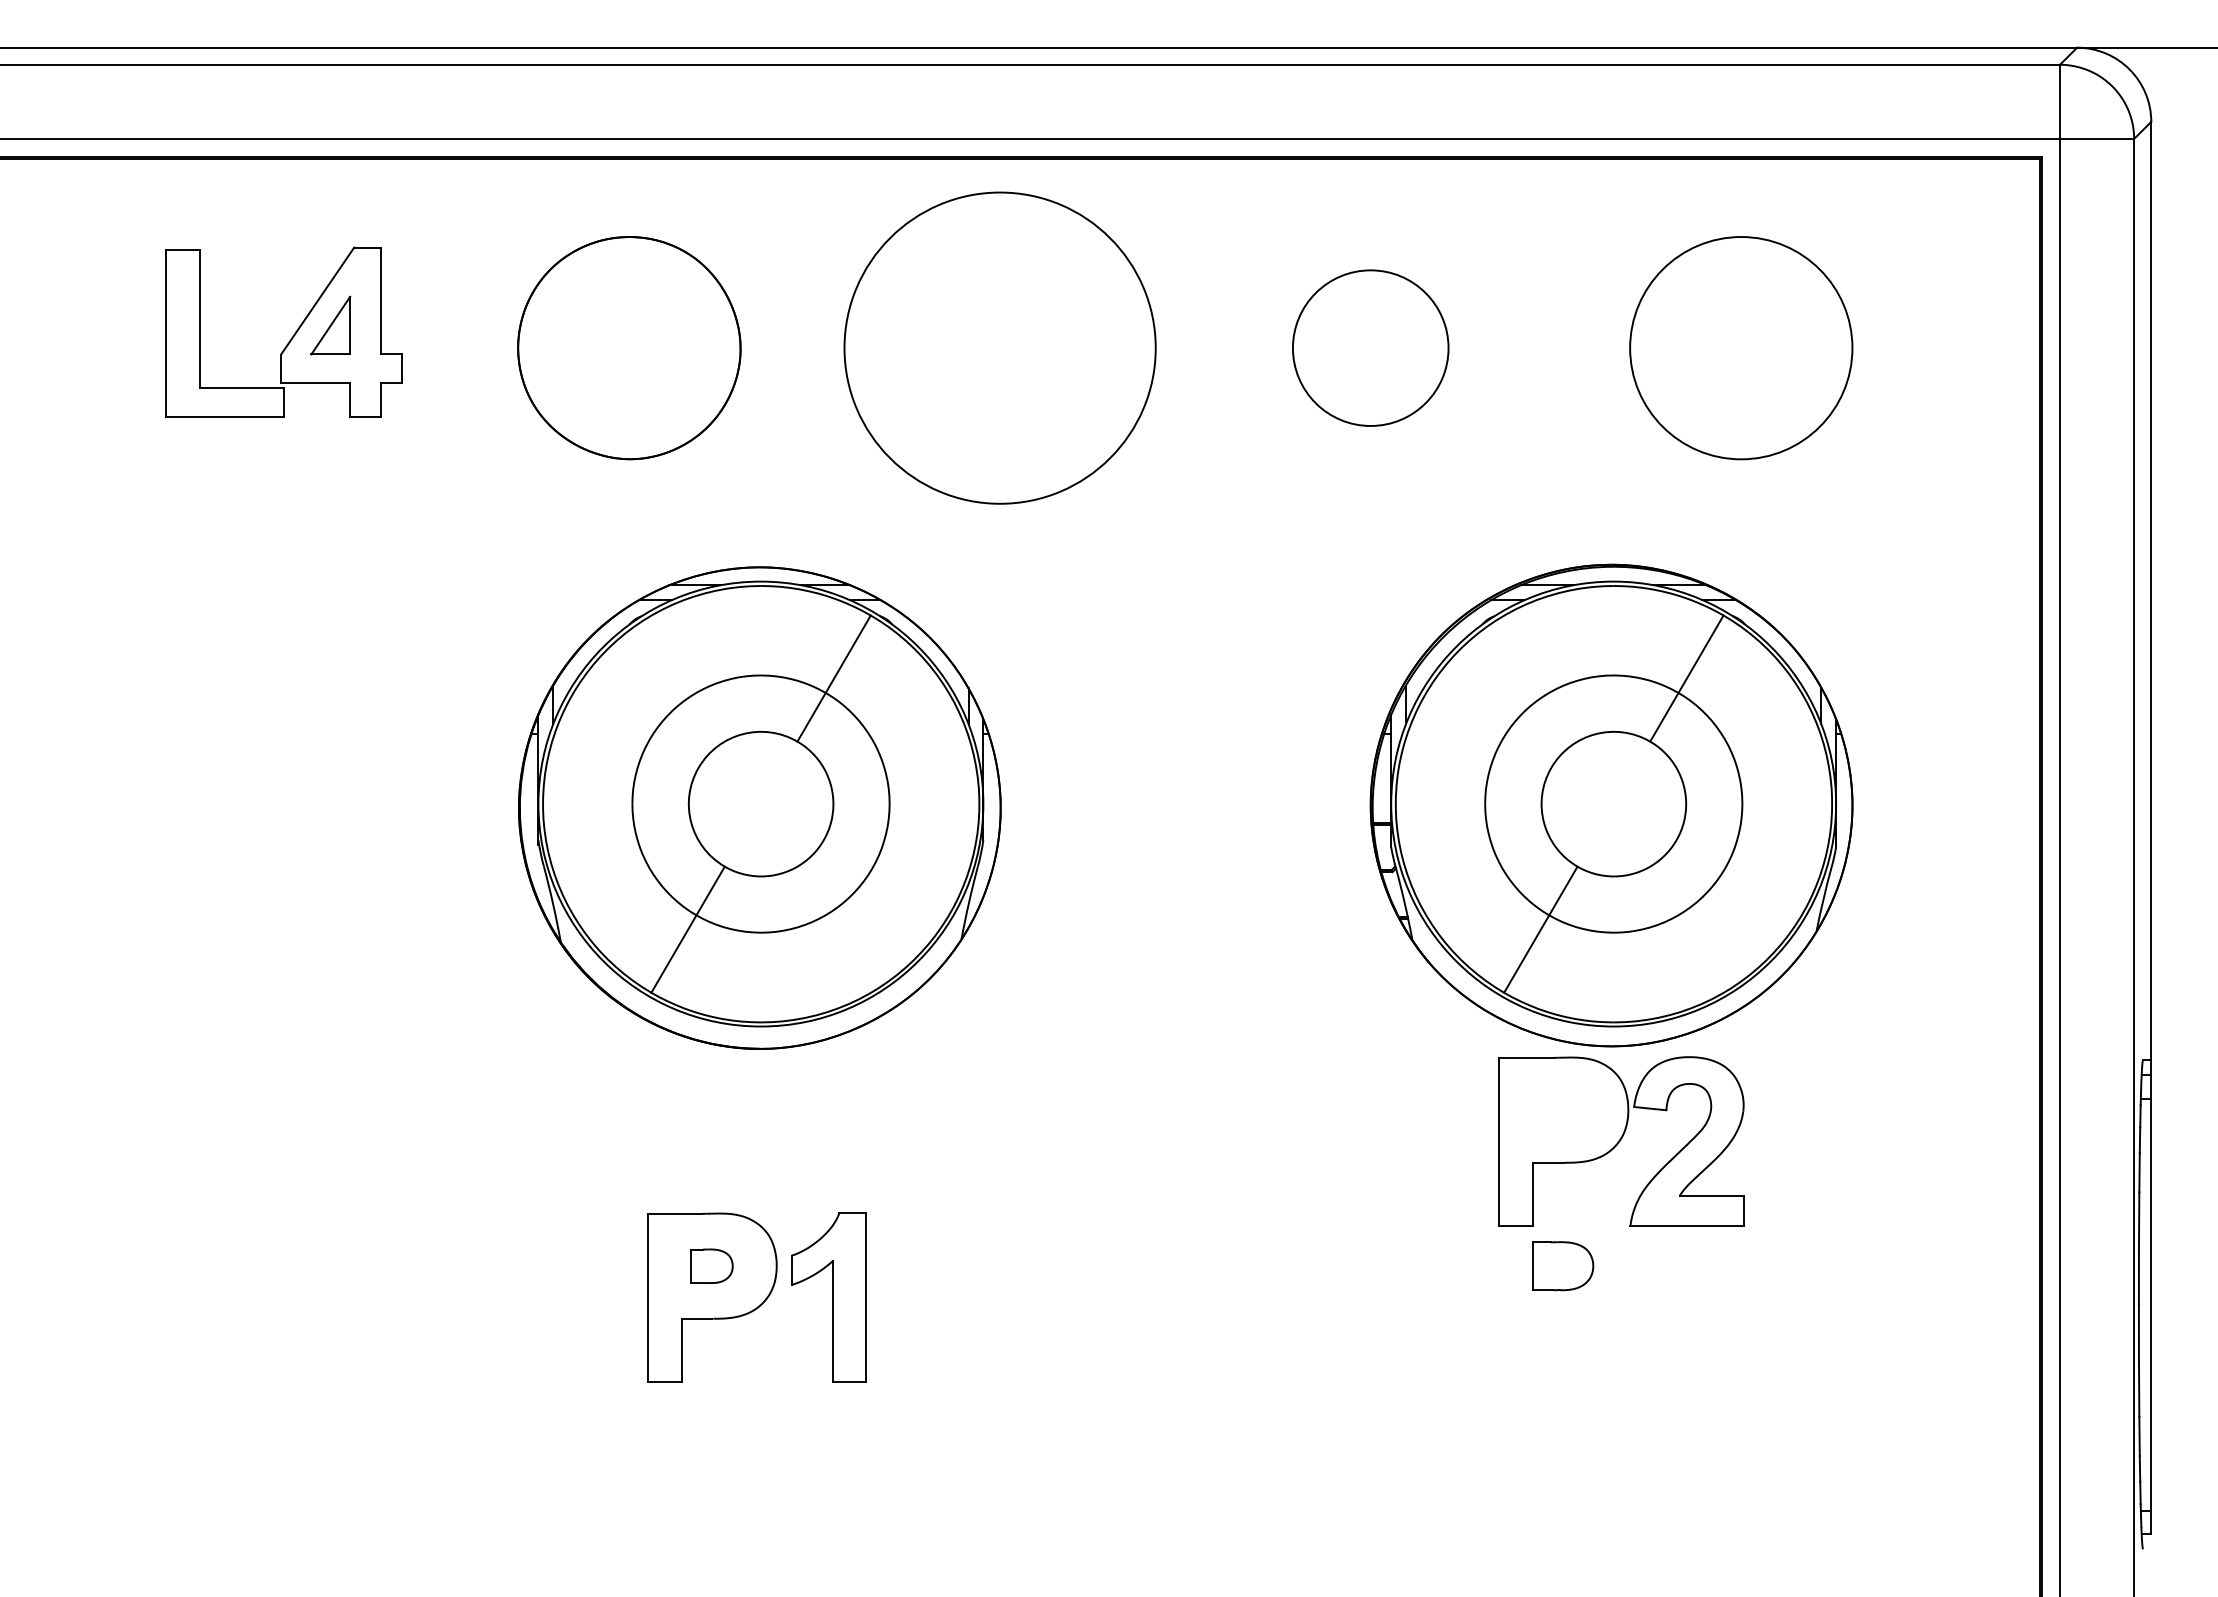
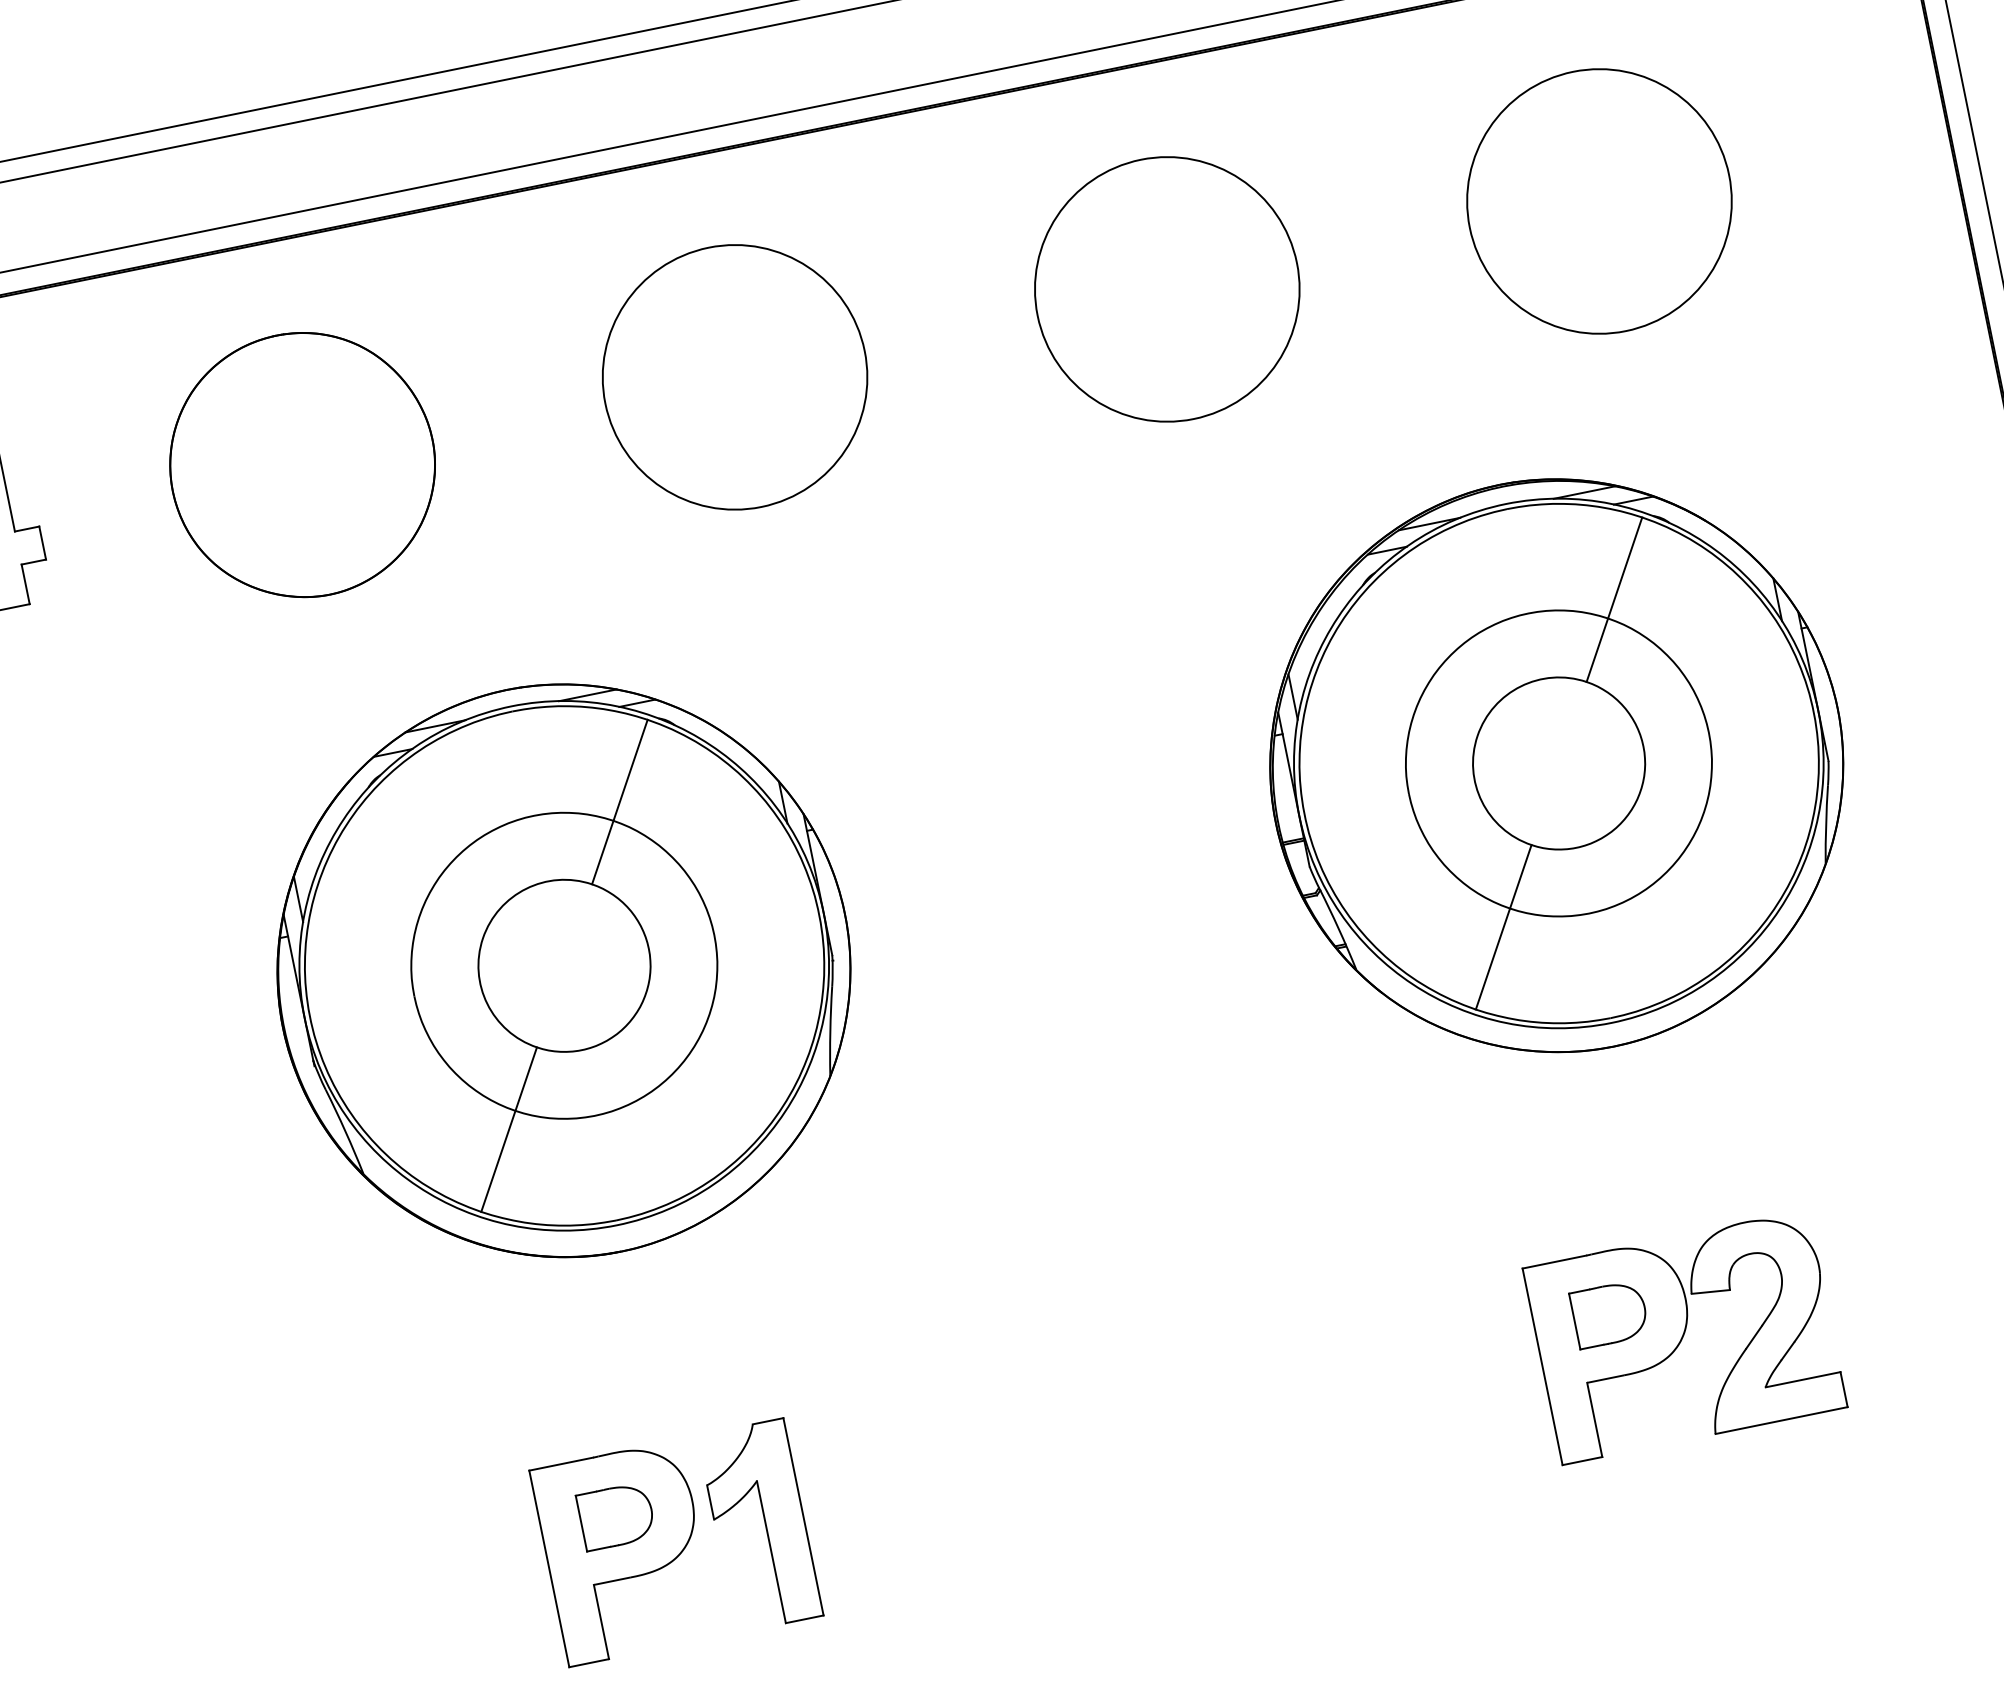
circle: (999, 348) -> (734, 377), size x0.71
circle: (1370, 348) -> (1167, 289), size x1.43
part: (1621, 1141) -> (1685, 1337), moved
part: (711, 1266) -> (616, 1516), size x1.43

